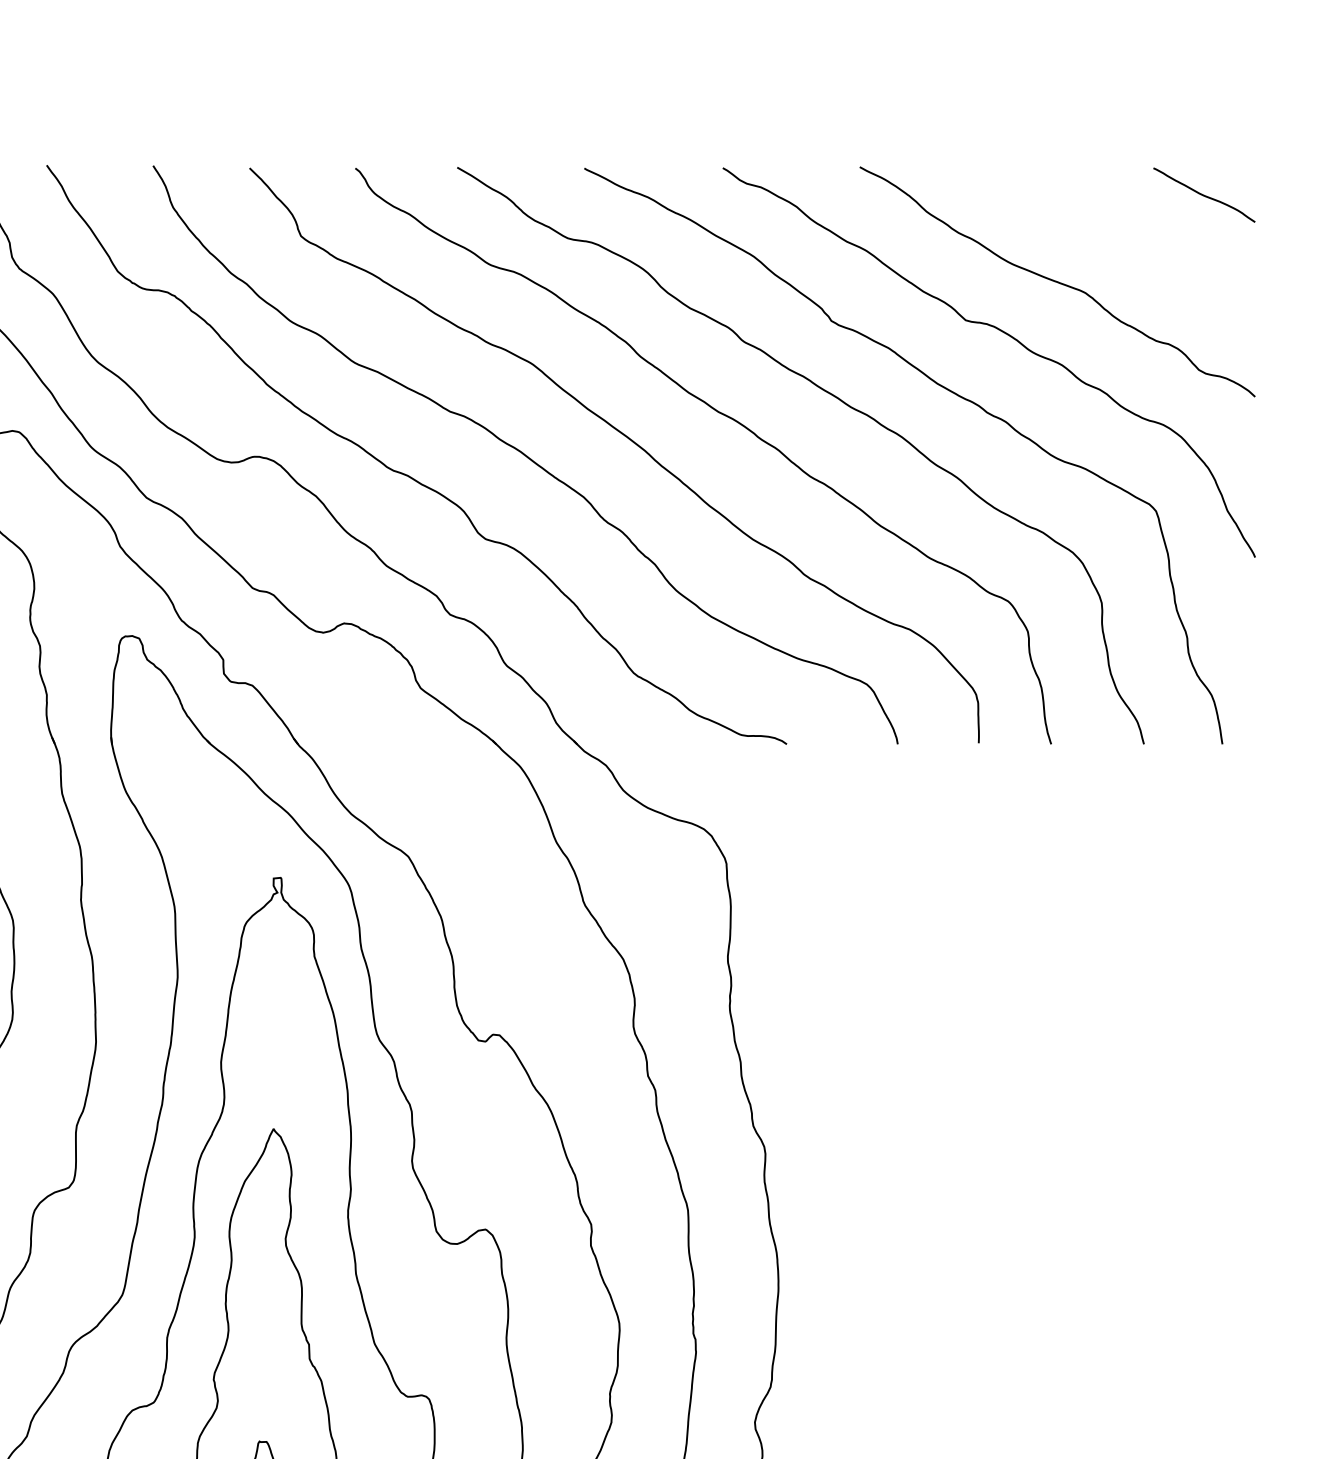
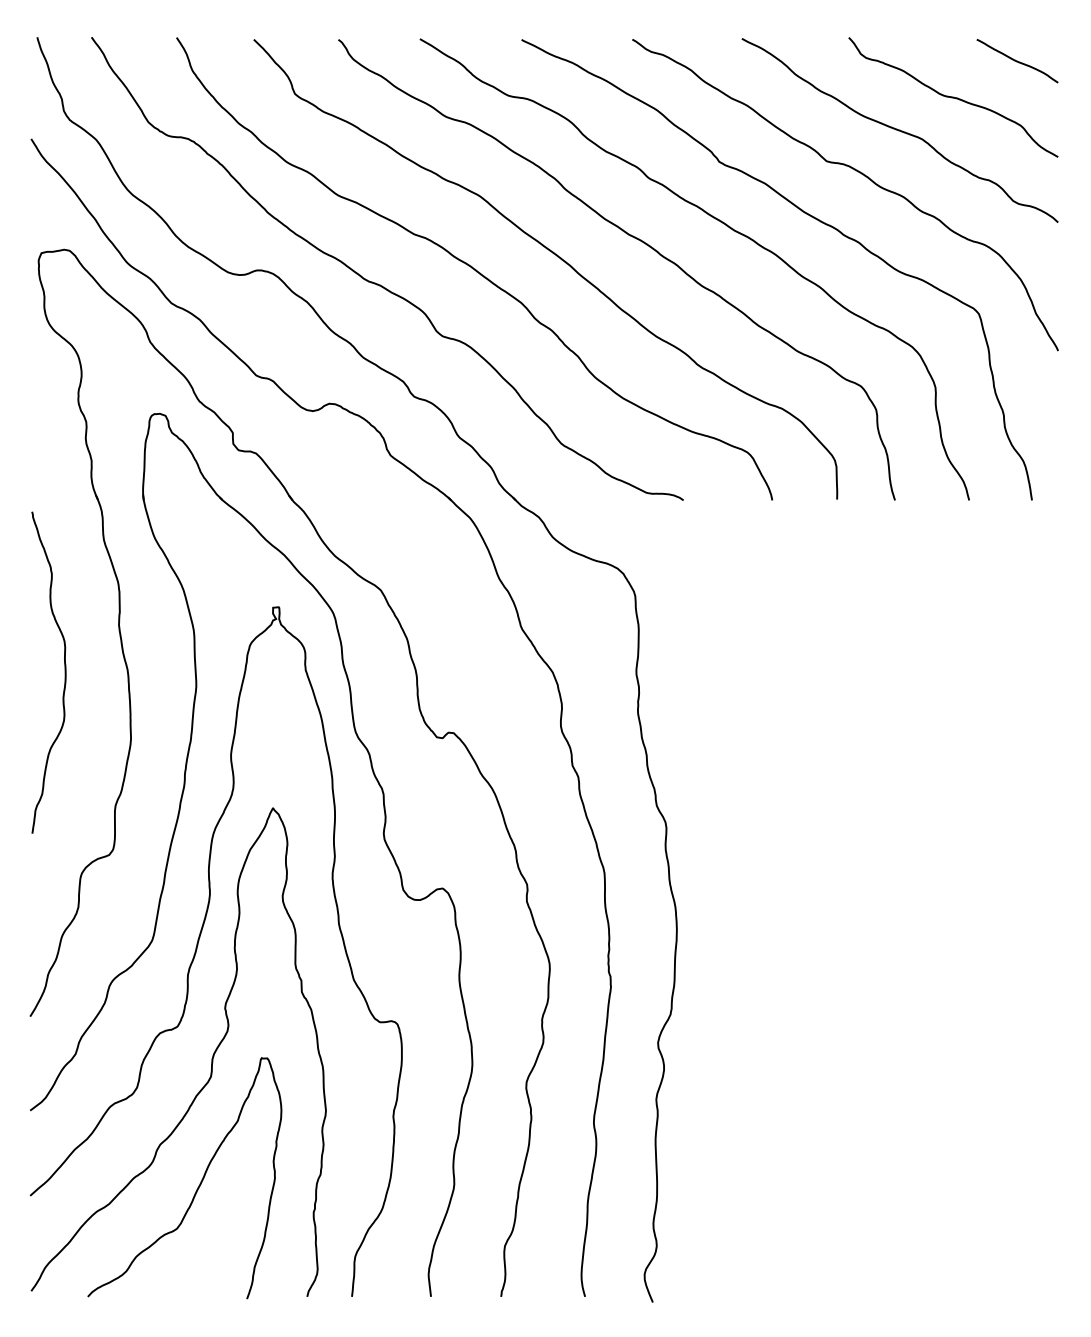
curve: (1124, 240) -> (953, 97), added

